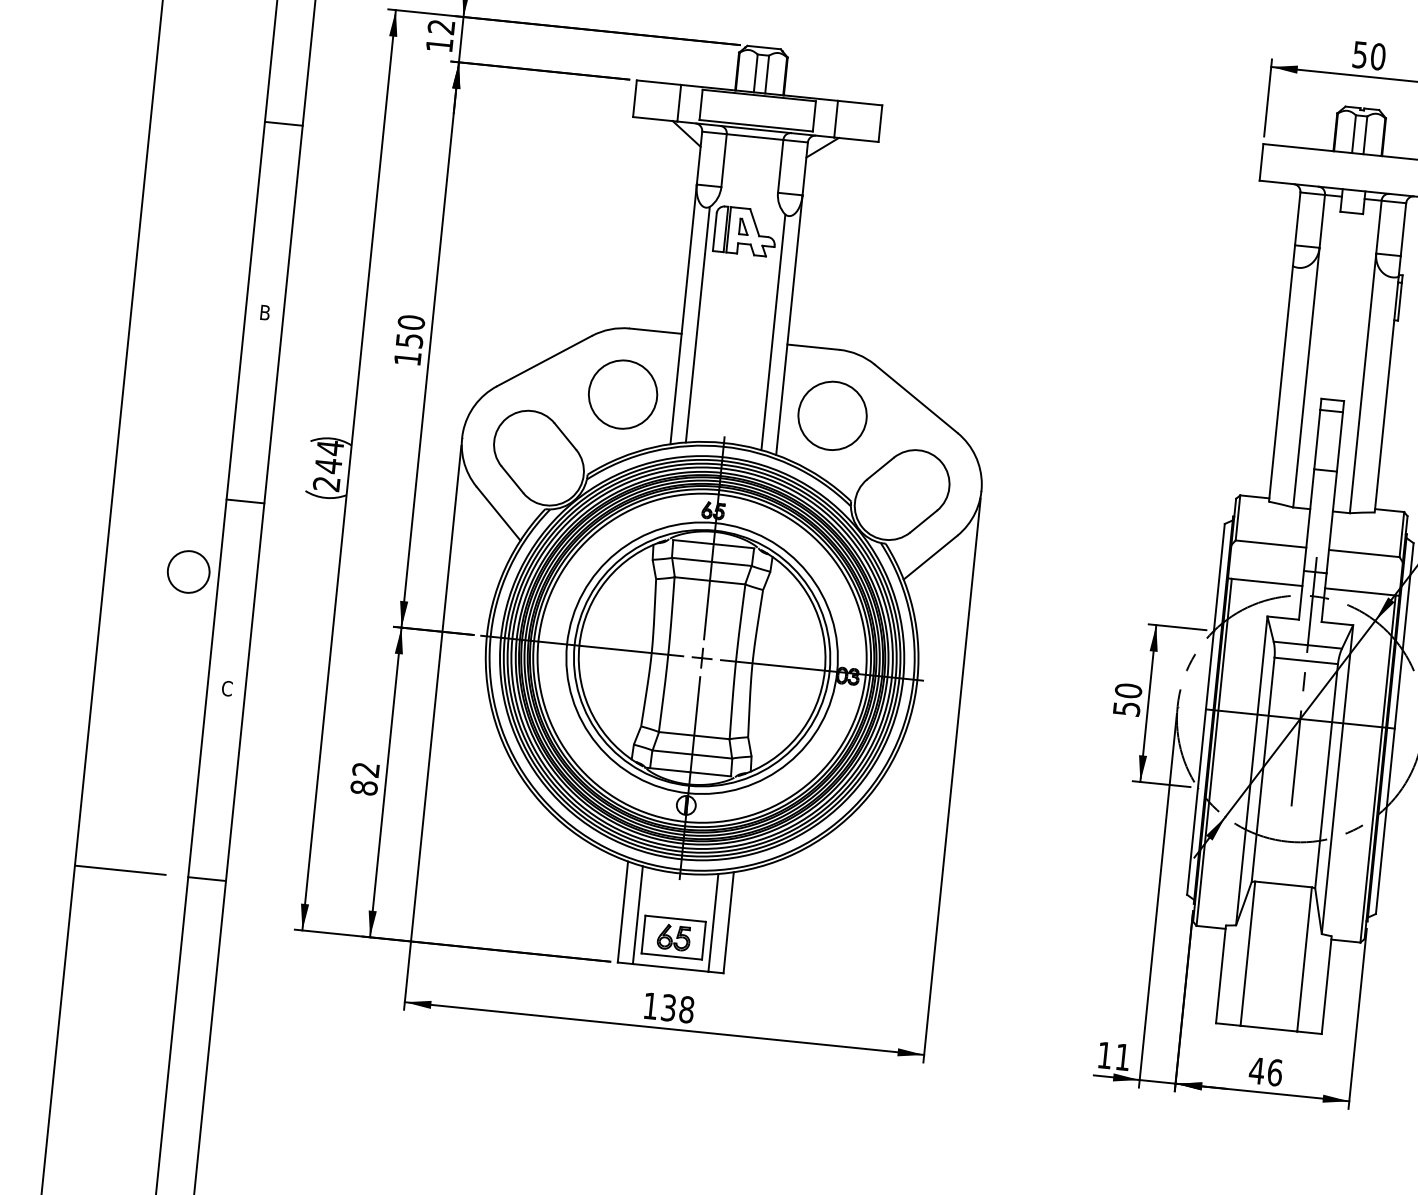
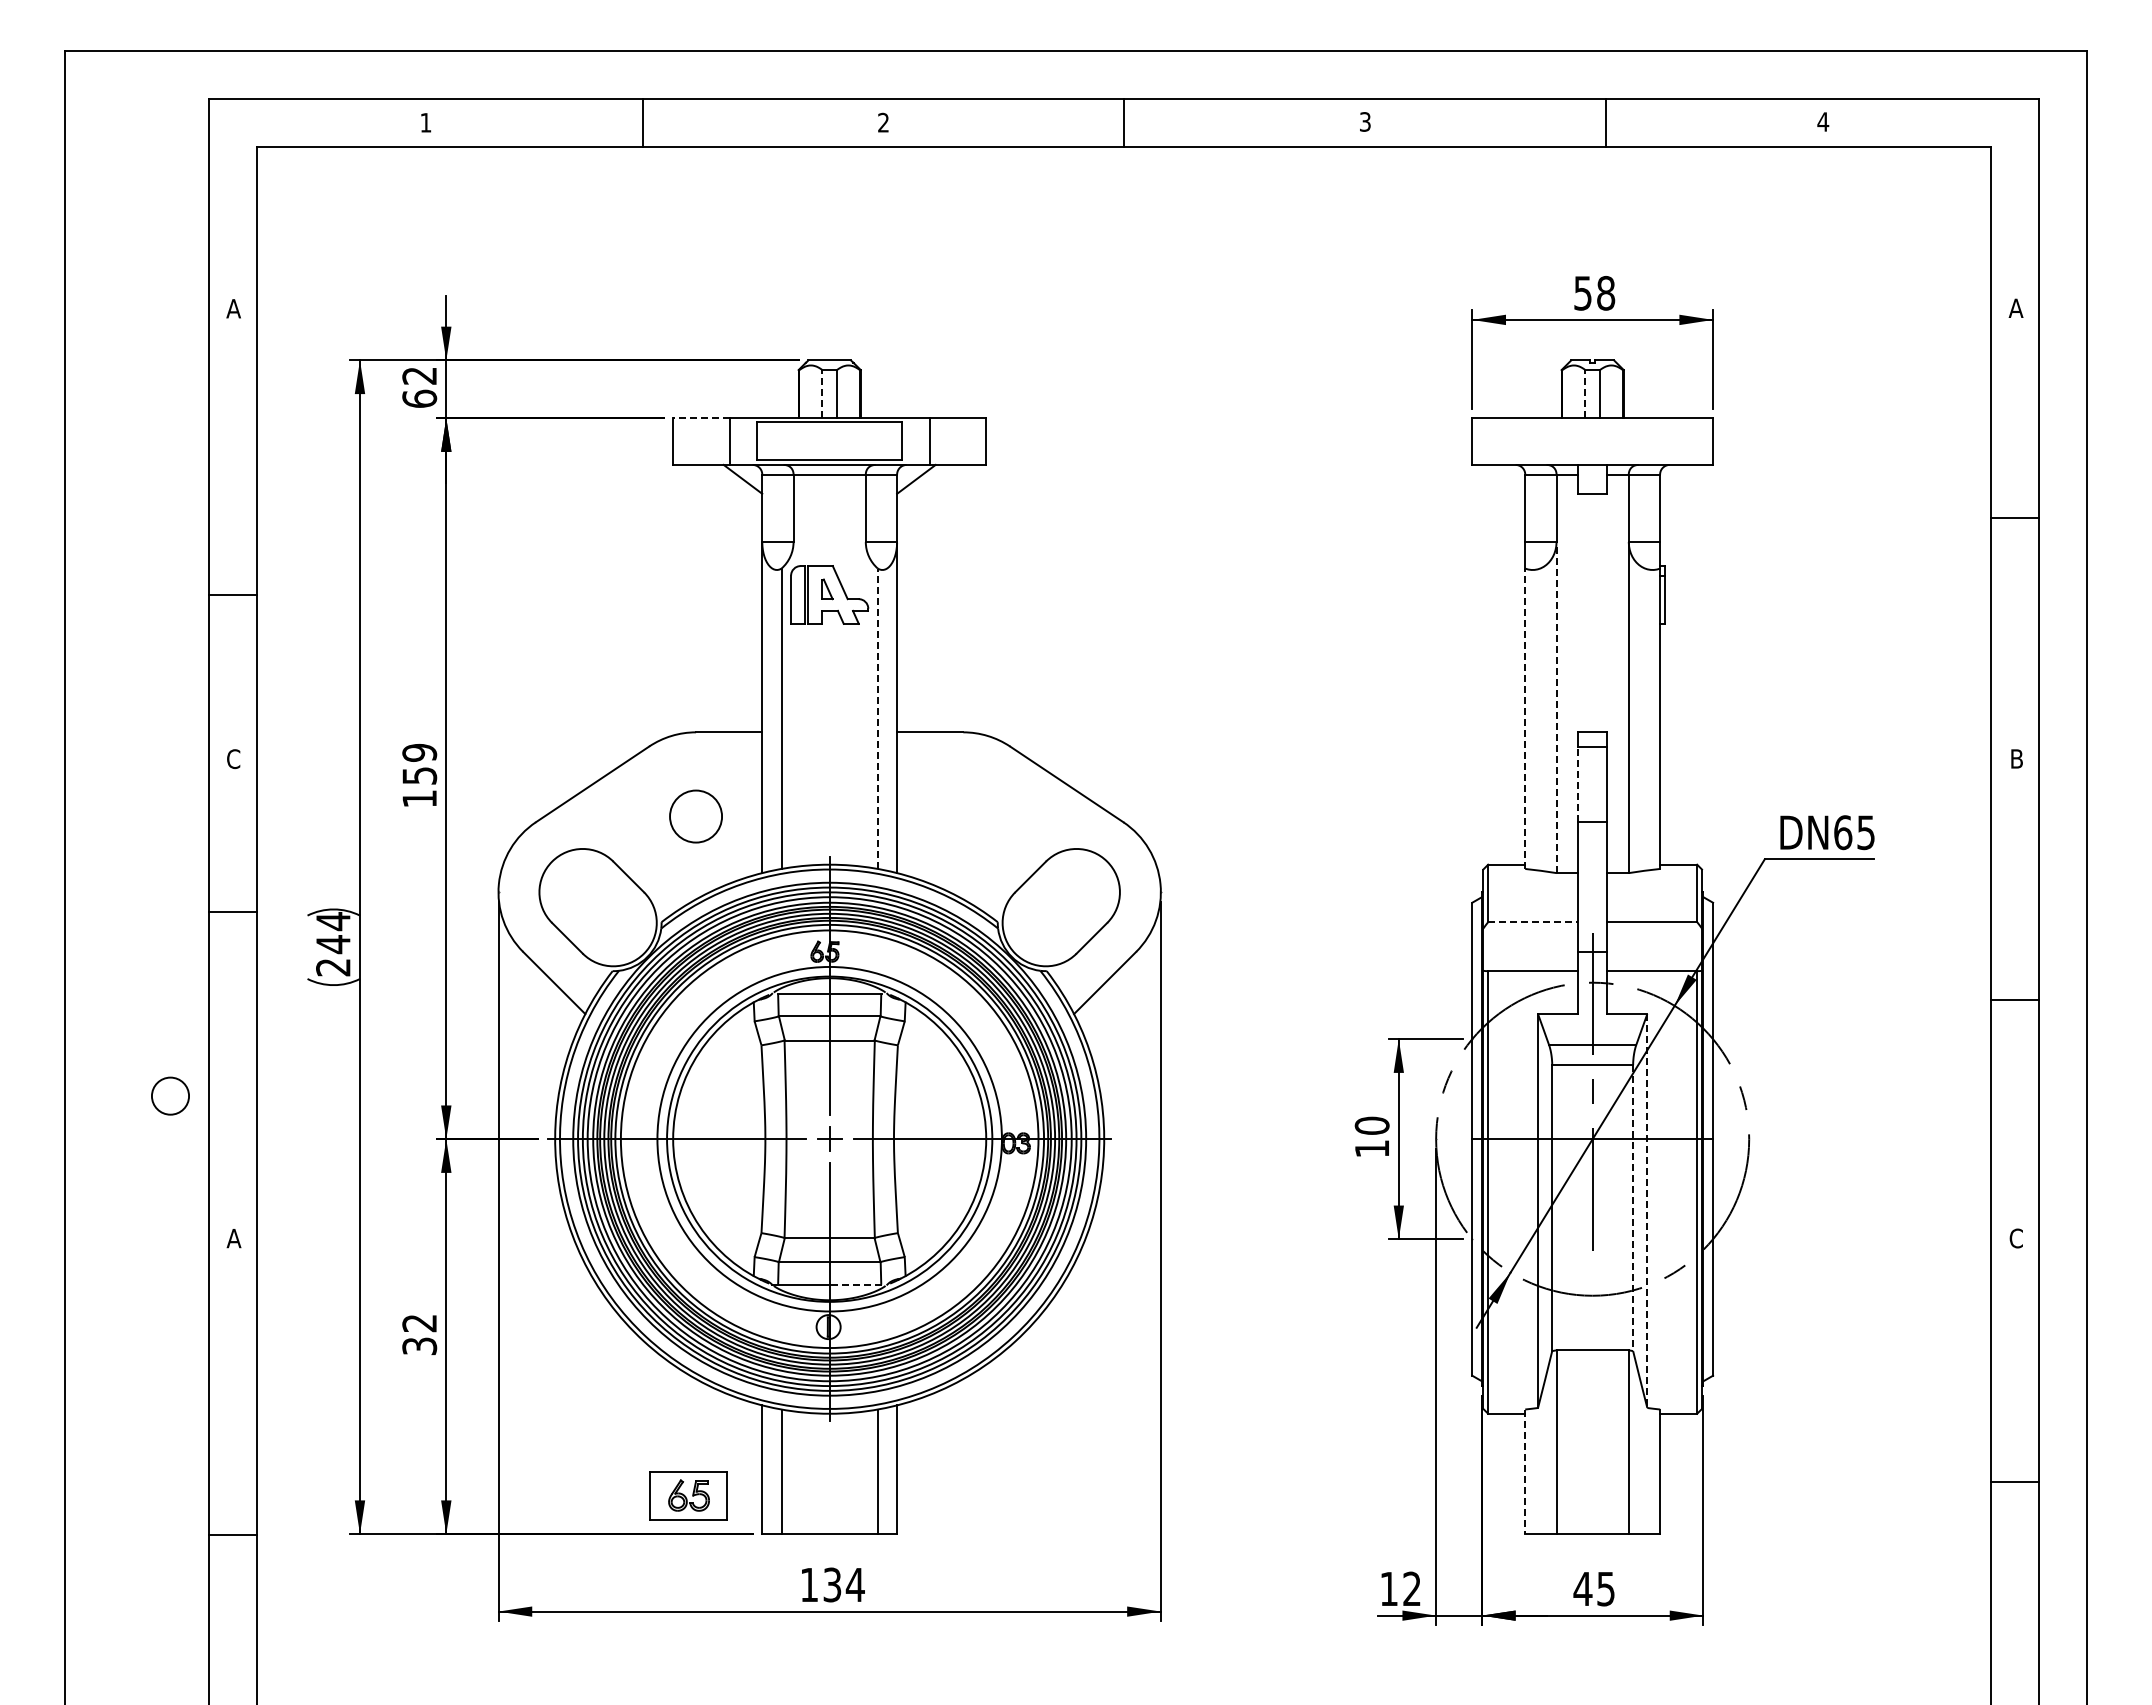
text: (439, 44) -> (419, 398), 12 -> 62
text: (1378, 56) -> (1606, 293), 50 -> 58
line: (755, 72) -> (822, 393), solid -> dashed
line: (658, 82) -> (700, 418), solid -> dashed
line: (284, 124) -> (233, 595), moved
line: (1354, 133) -> (1585, 393), solid -> dashed
text: (264, 313) -> (233, 759), B -> C
text: (411, 322) -> (419, 752), 150 -> 159
line: (773, 332) -> (877, 718), solid -> dashed
line: (1306, 377) -> (1556, 707), solid -> dashed
line: (1281, 383) -> (1525, 718), solid -> dashed
circle: (622, 394) -> (695, 816), size x0.6
circle: (832, 415) -> (963, 816), removed
line: (1317, 439) -> (1578, 784), solid -> dashed
line: (245, 501) -> (233, 911), moved
line: (1271, 544) -> (1533, 922), solid -> dashed
circle: (188, 571) -> (170, 1095), size x0.7
text: (226, 688) -> (233, 1238), C -> A
text: (1126, 708) -> (1372, 1148), 50 -> 10
line: (710, 774) -> (855, 1284), solid -> dashed
line: (1326, 776) -> (1633, 1208), solid -> dashed
line: (1337, 780) -> (1647, 1211), solid -> dashed
text: (364, 788) -> (419, 1346), 82 -> 32
line: (120, 870) -> (122, 1481), removed
line: (207, 879) -> (233, 1534), moved
part: (673, 937) -> (688, 1495), moved
line: (1221, 974) -> (1525, 1472), solid -> dashed
text: (686, 1009) -> (854, 1584), 138 -> 134
text: (1122, 1056) -> (1411, 1588), 11 -> 12
text: (1275, 1072) -> (1606, 1588), 46 -> 45

